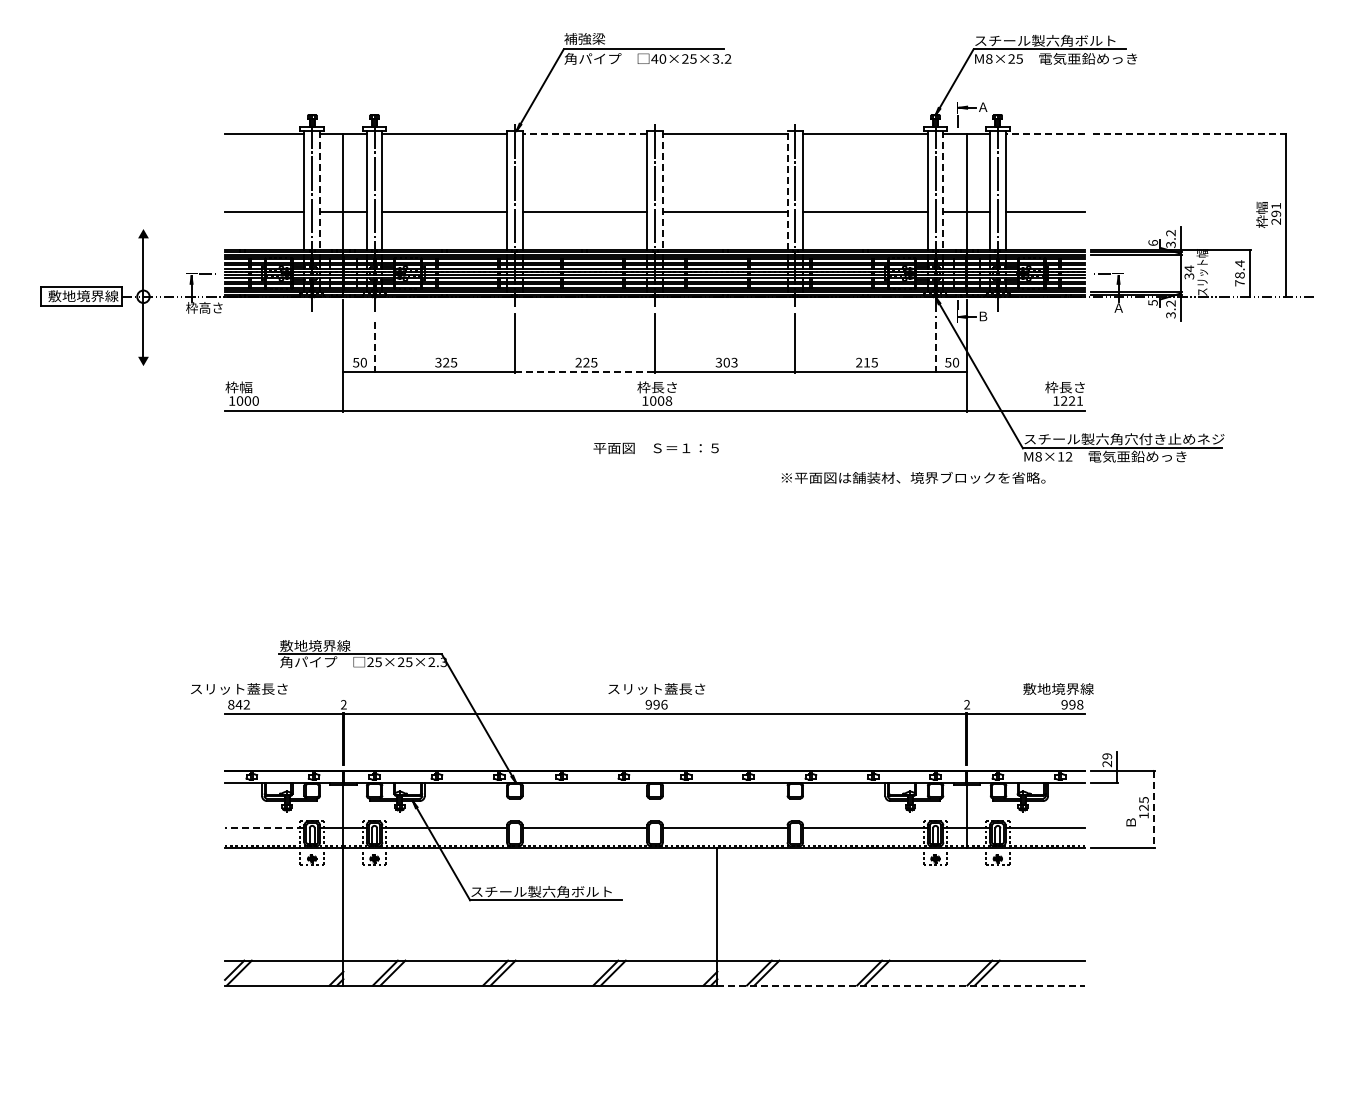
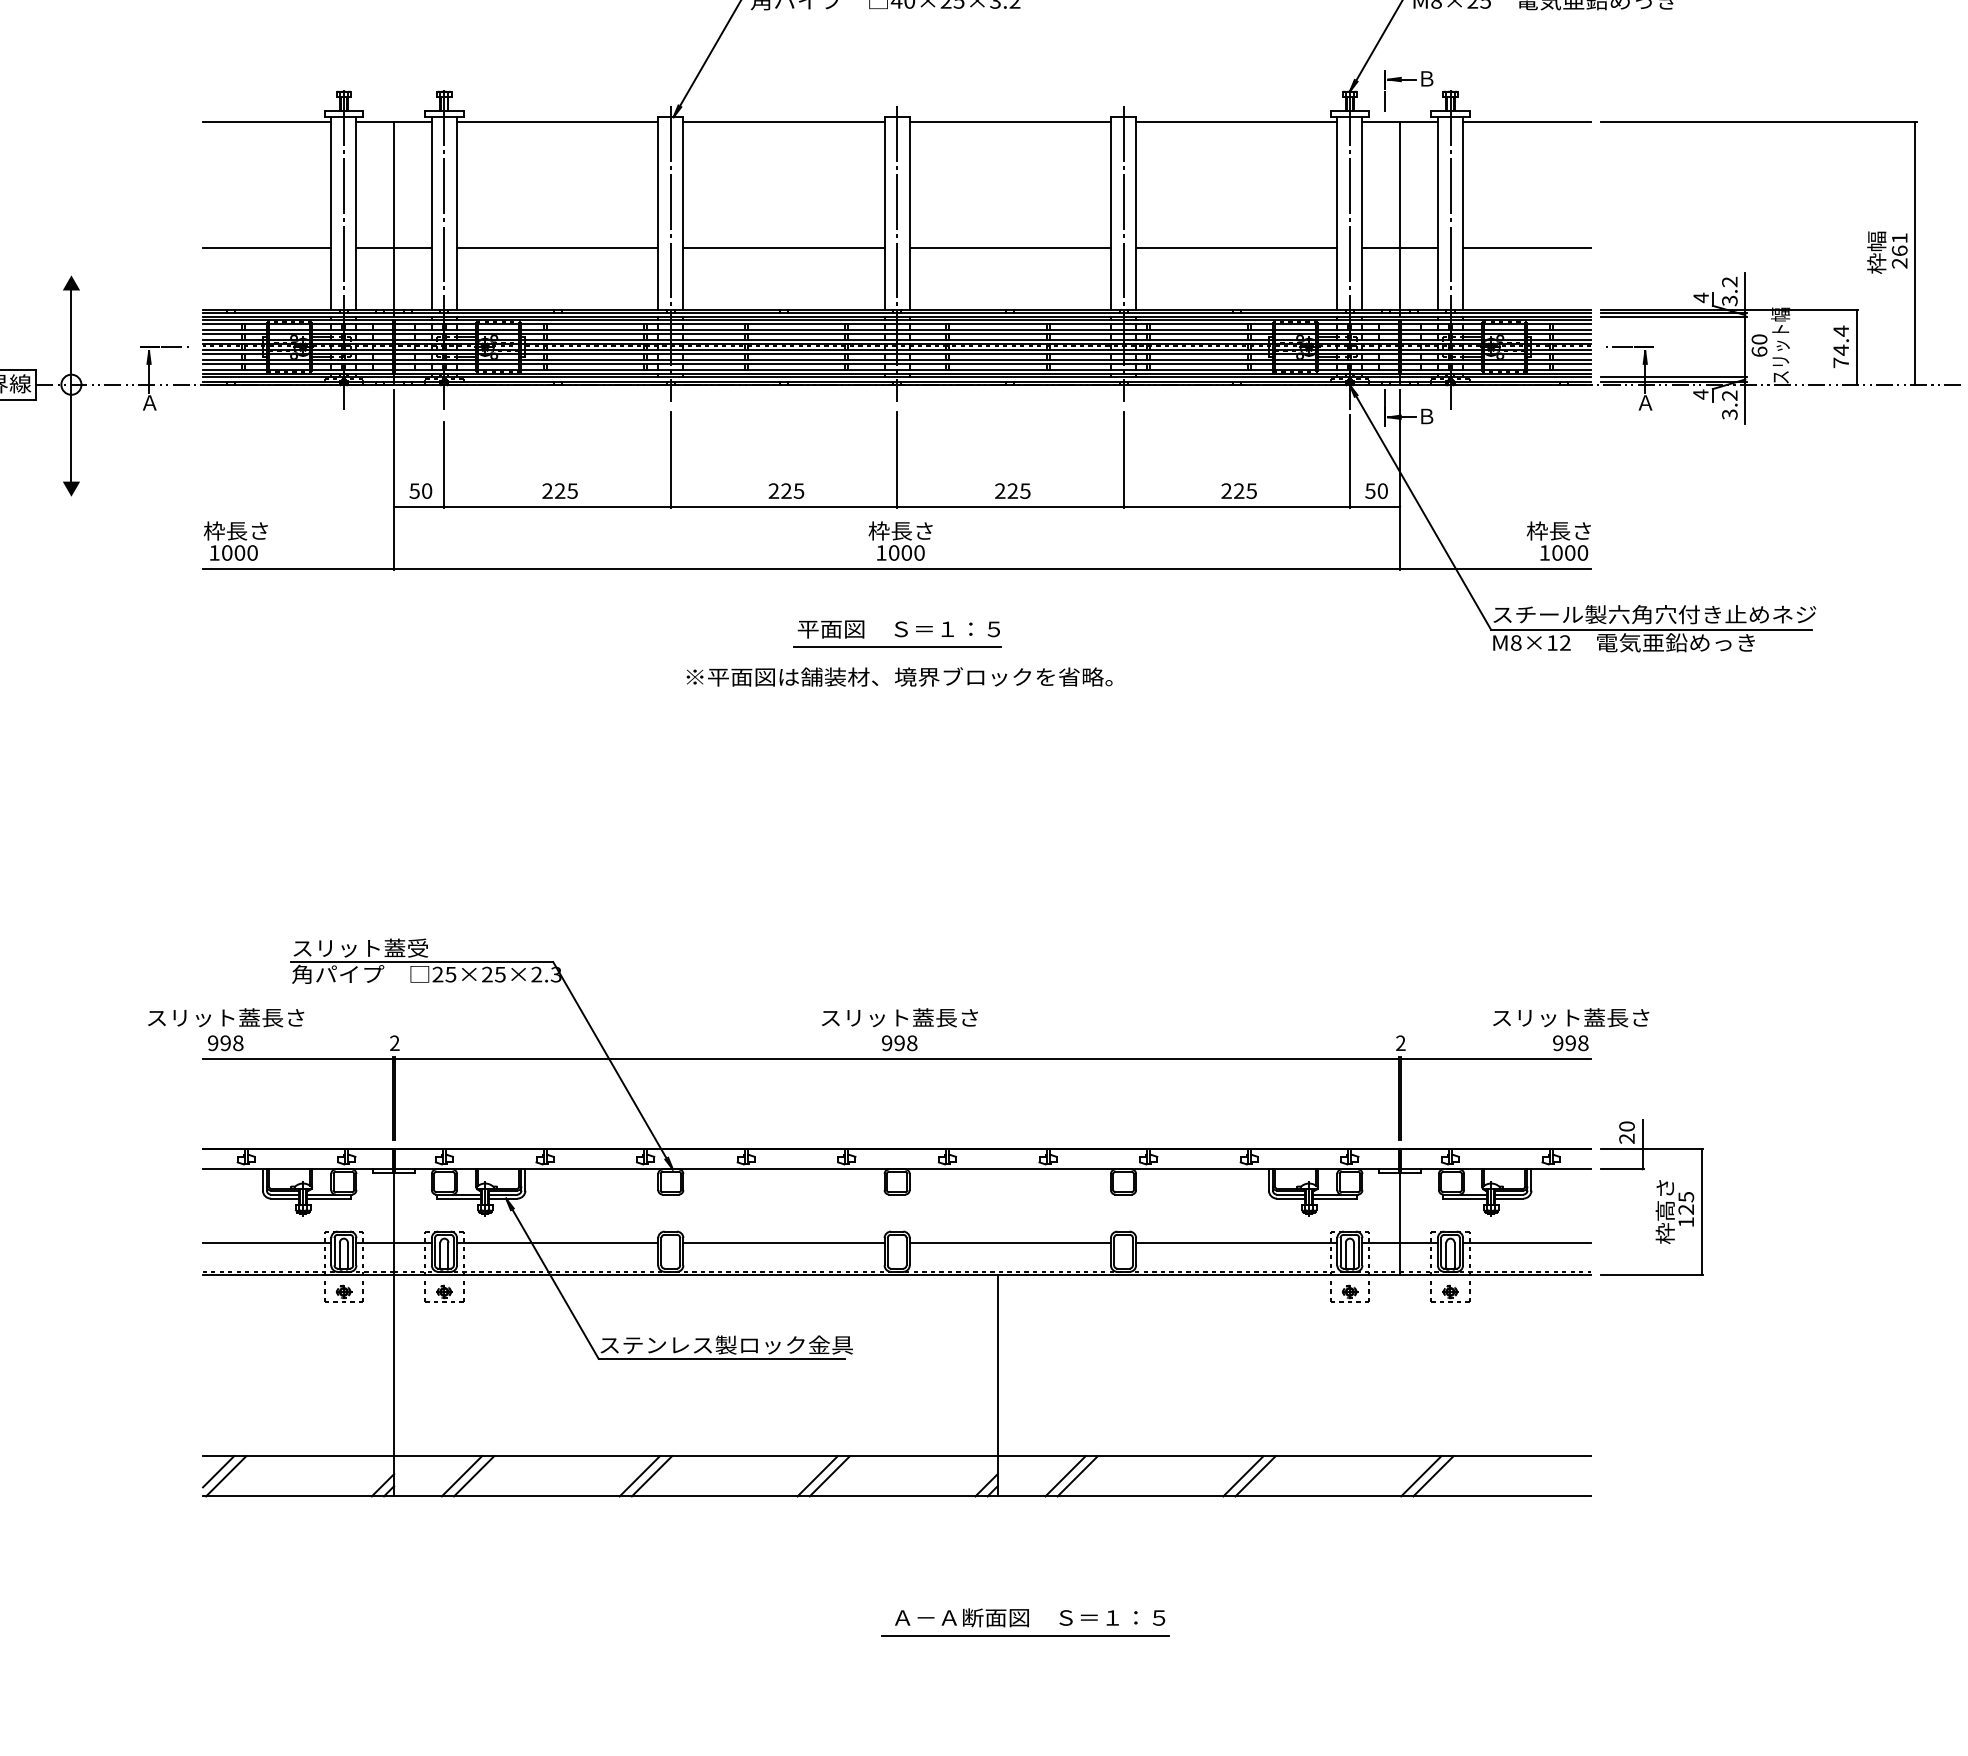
text: (983, 106) -> (1427, 77), Ａ -> Ｂ
line: (584, 134) -> (783, 122), dashed -> solid
line: (1045, 134) -> (1527, 122), dashed -> solid
line: (1189, 134) -> (1759, 122), dashed -> solid
line: (320, 190) -> (357, 213), dashed -> solid
line: (662, 190) -> (909, 213), dashed -> solid
line: (787, 190) -> (1110, 213), dashed -> solid
line: (943, 190) -> (1362, 213), dashed -> solid
text: (1276, 213) -> (1900, 250), 291 -> 261
text: (1153, 243) -> (1701, 298), 6 -> 4
text: (1189, 272) -> (1759, 345), 34 -> 60
text: (1239, 275) -> (1840, 350), 78.4 -> 74.4
text: (1152, 302) -> (1700, 393), 5 -> 4
text: (204, 307) -> (169, 402), 枠高さ -> Ａ
line: (935, 344) -> (1349, 461), dashed -> solid
line: (374, 346) -> (444, 464), dashed -> solid
text: (438, 362) -> (547, 490), 325 -> 225
text: (726, 362) -> (1012, 490), 303 -> 225
text: (866, 362) -> (1238, 490), 215 -> 225
line: (585, 372) -> (784, 506), dashed -> solid
text: (252, 387) -> (247, 531), 枠幅 -> 枠長さ
text: (668, 400) -> (918, 552), 1008 -> 1000
text: (1072, 400) -> (1570, 552), 1221 -> 1000
line: (655, 459) -> (897, 647), added
text: (913, 477) -> (899, 676), moved
text: (322, 645) -> (360, 947), 敷地境界線 -> スリット蓋受
text: (1071, 688) -> (1569, 1016), 敷地境界線 -> スリット蓋長さ
text: (239, 704) -> (226, 1042), 842 -> 998
text: (664, 704) -> (912, 1042), 996 -> 998
text: (1107, 756) -> (1627, 1126), 29 -> 20
text: (1130, 809) -> (1664, 1212), Ｂ -> 枠高さ
line: (1153, 809) -> (1701, 1212), dashed -> solid
line: (264, 828) -> (266, 1242), dashed -> solid
text: (556, 891) -> (738, 1344), スチール製六角ボルト -> ステンレス製ロック金具
line: (901, 985) -> (1294, 1496), dashed -> solid
part: (734, 1063) -> (1025, 1622), added

